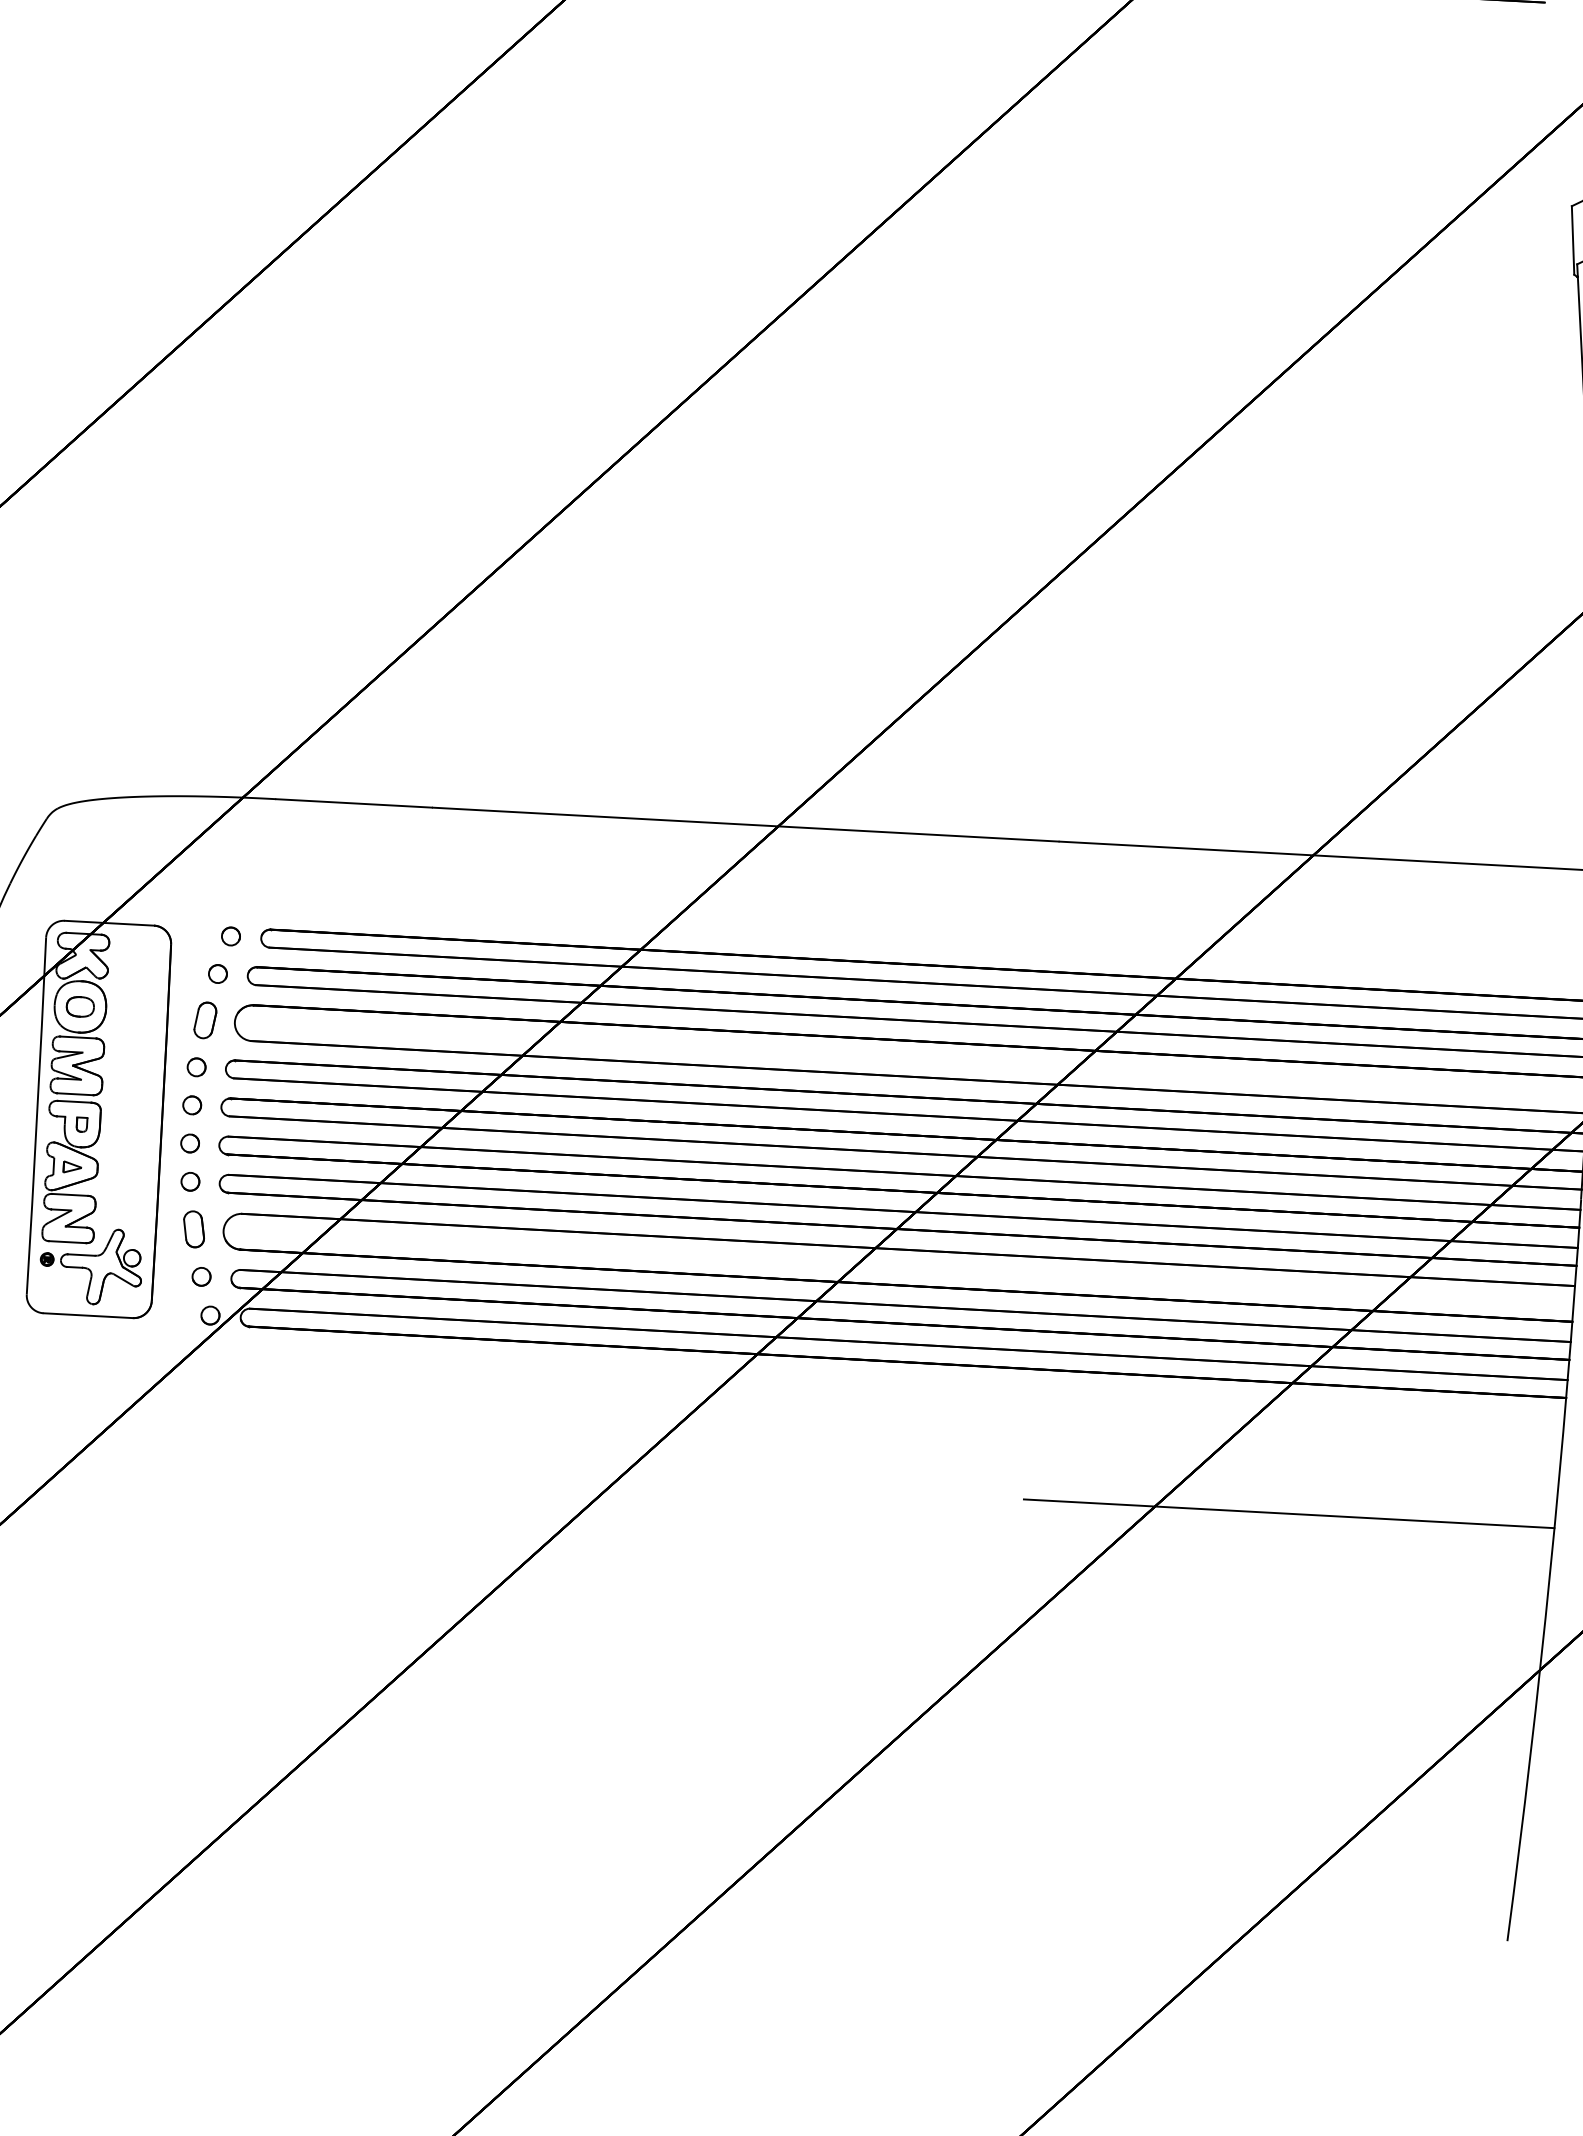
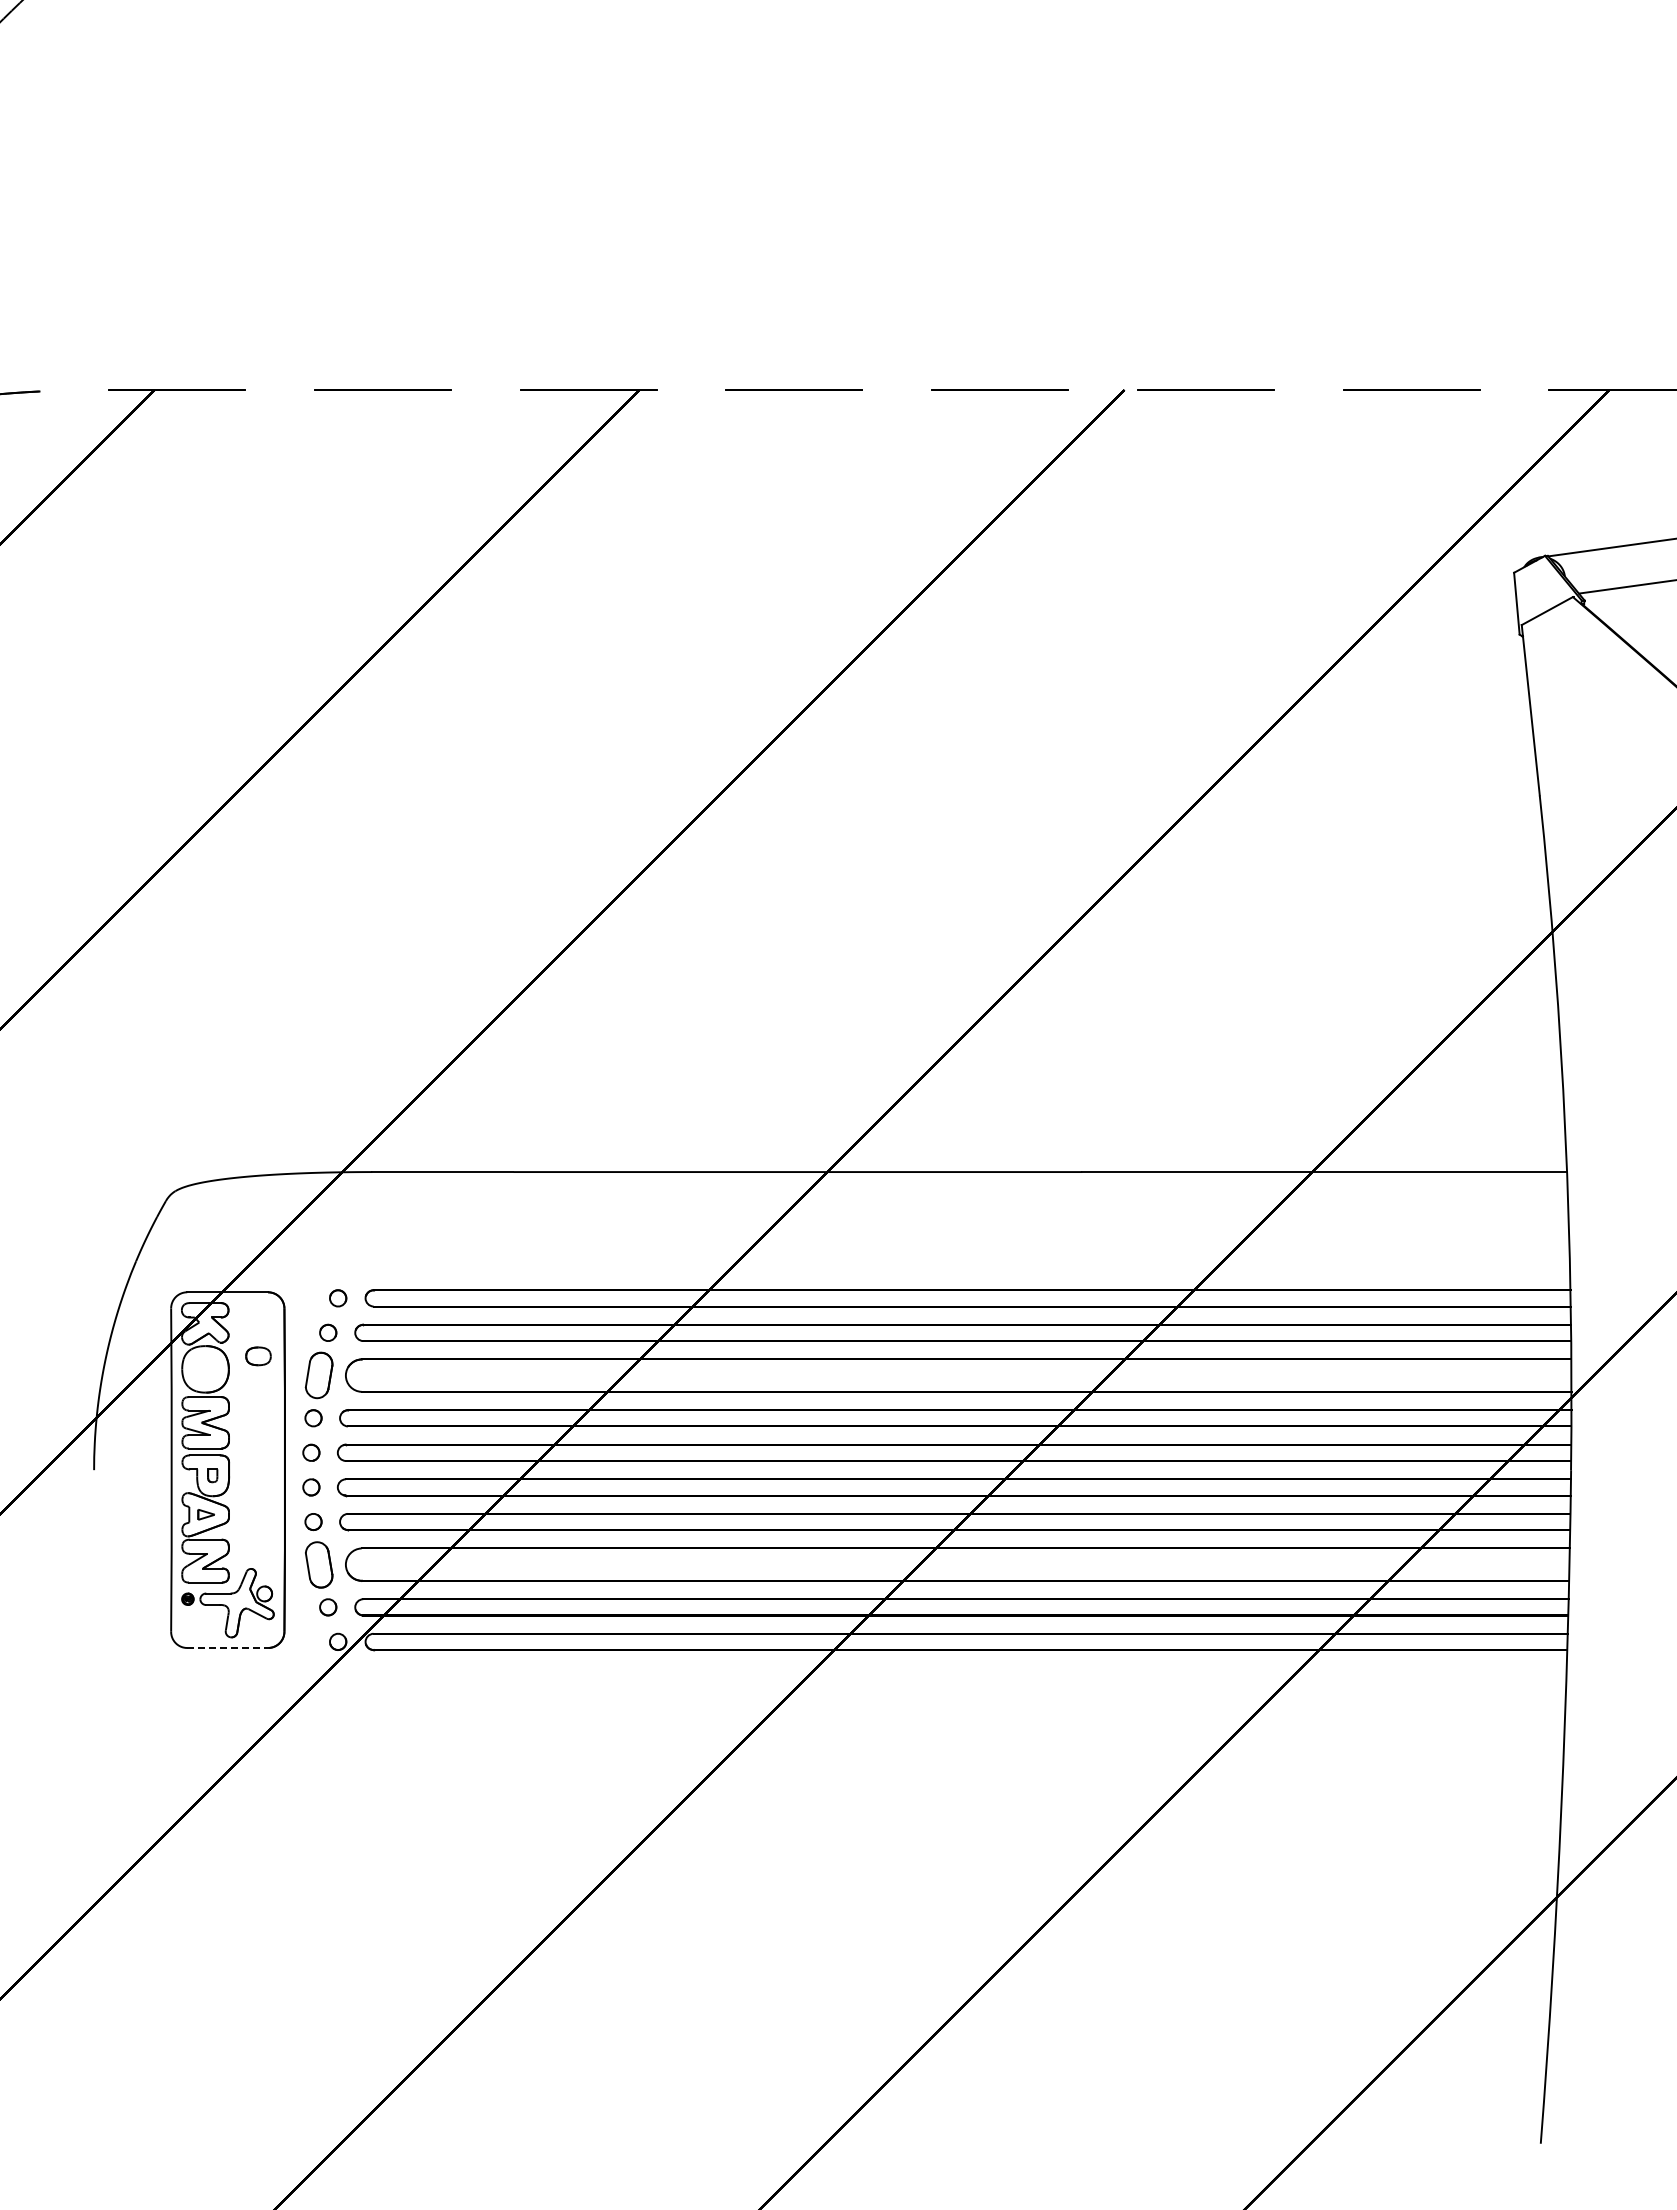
part: (80, 1007) -> (258, 1356), moved
part: (204, 1020) -> (318, 1375), size x1.4
part: (193, 1228) -> (318, 1564), size x1.4
line: (89, 1315) -> (228, 1647), solid -> dashed
line: (1289, 1514) -> (1322, 1768), removed

